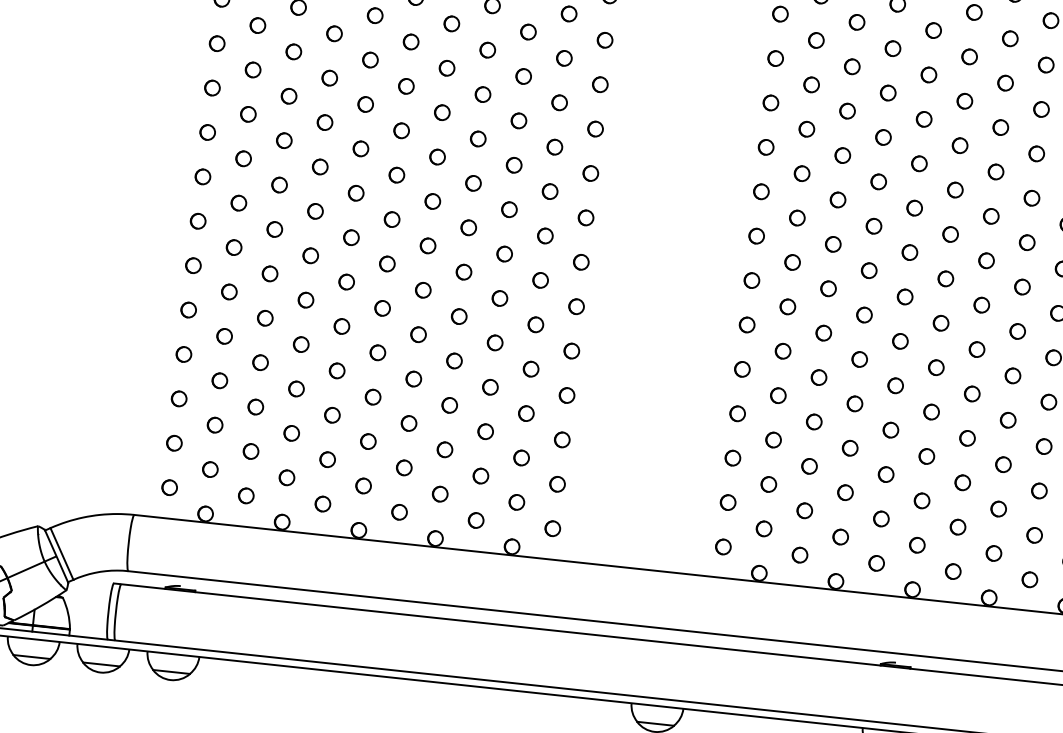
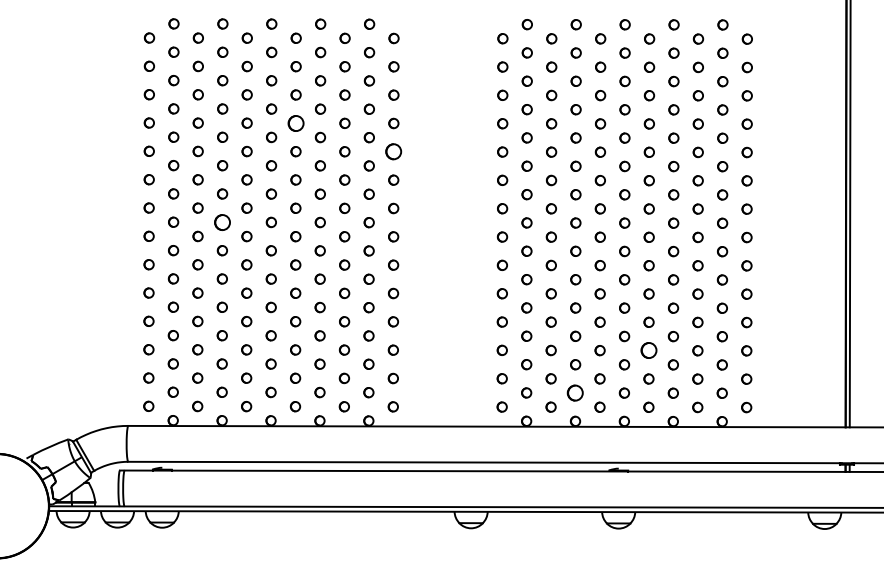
part: (446, 66) -> (295, 122), size x1.6
part: (595, 128) -> (393, 151), size x1.6
part: (315, 210) -> (222, 221), size x1.6
part: (962, 482) -> (648, 350), size x1.6
part: (840, 536) -> (575, 392), size x1.6

